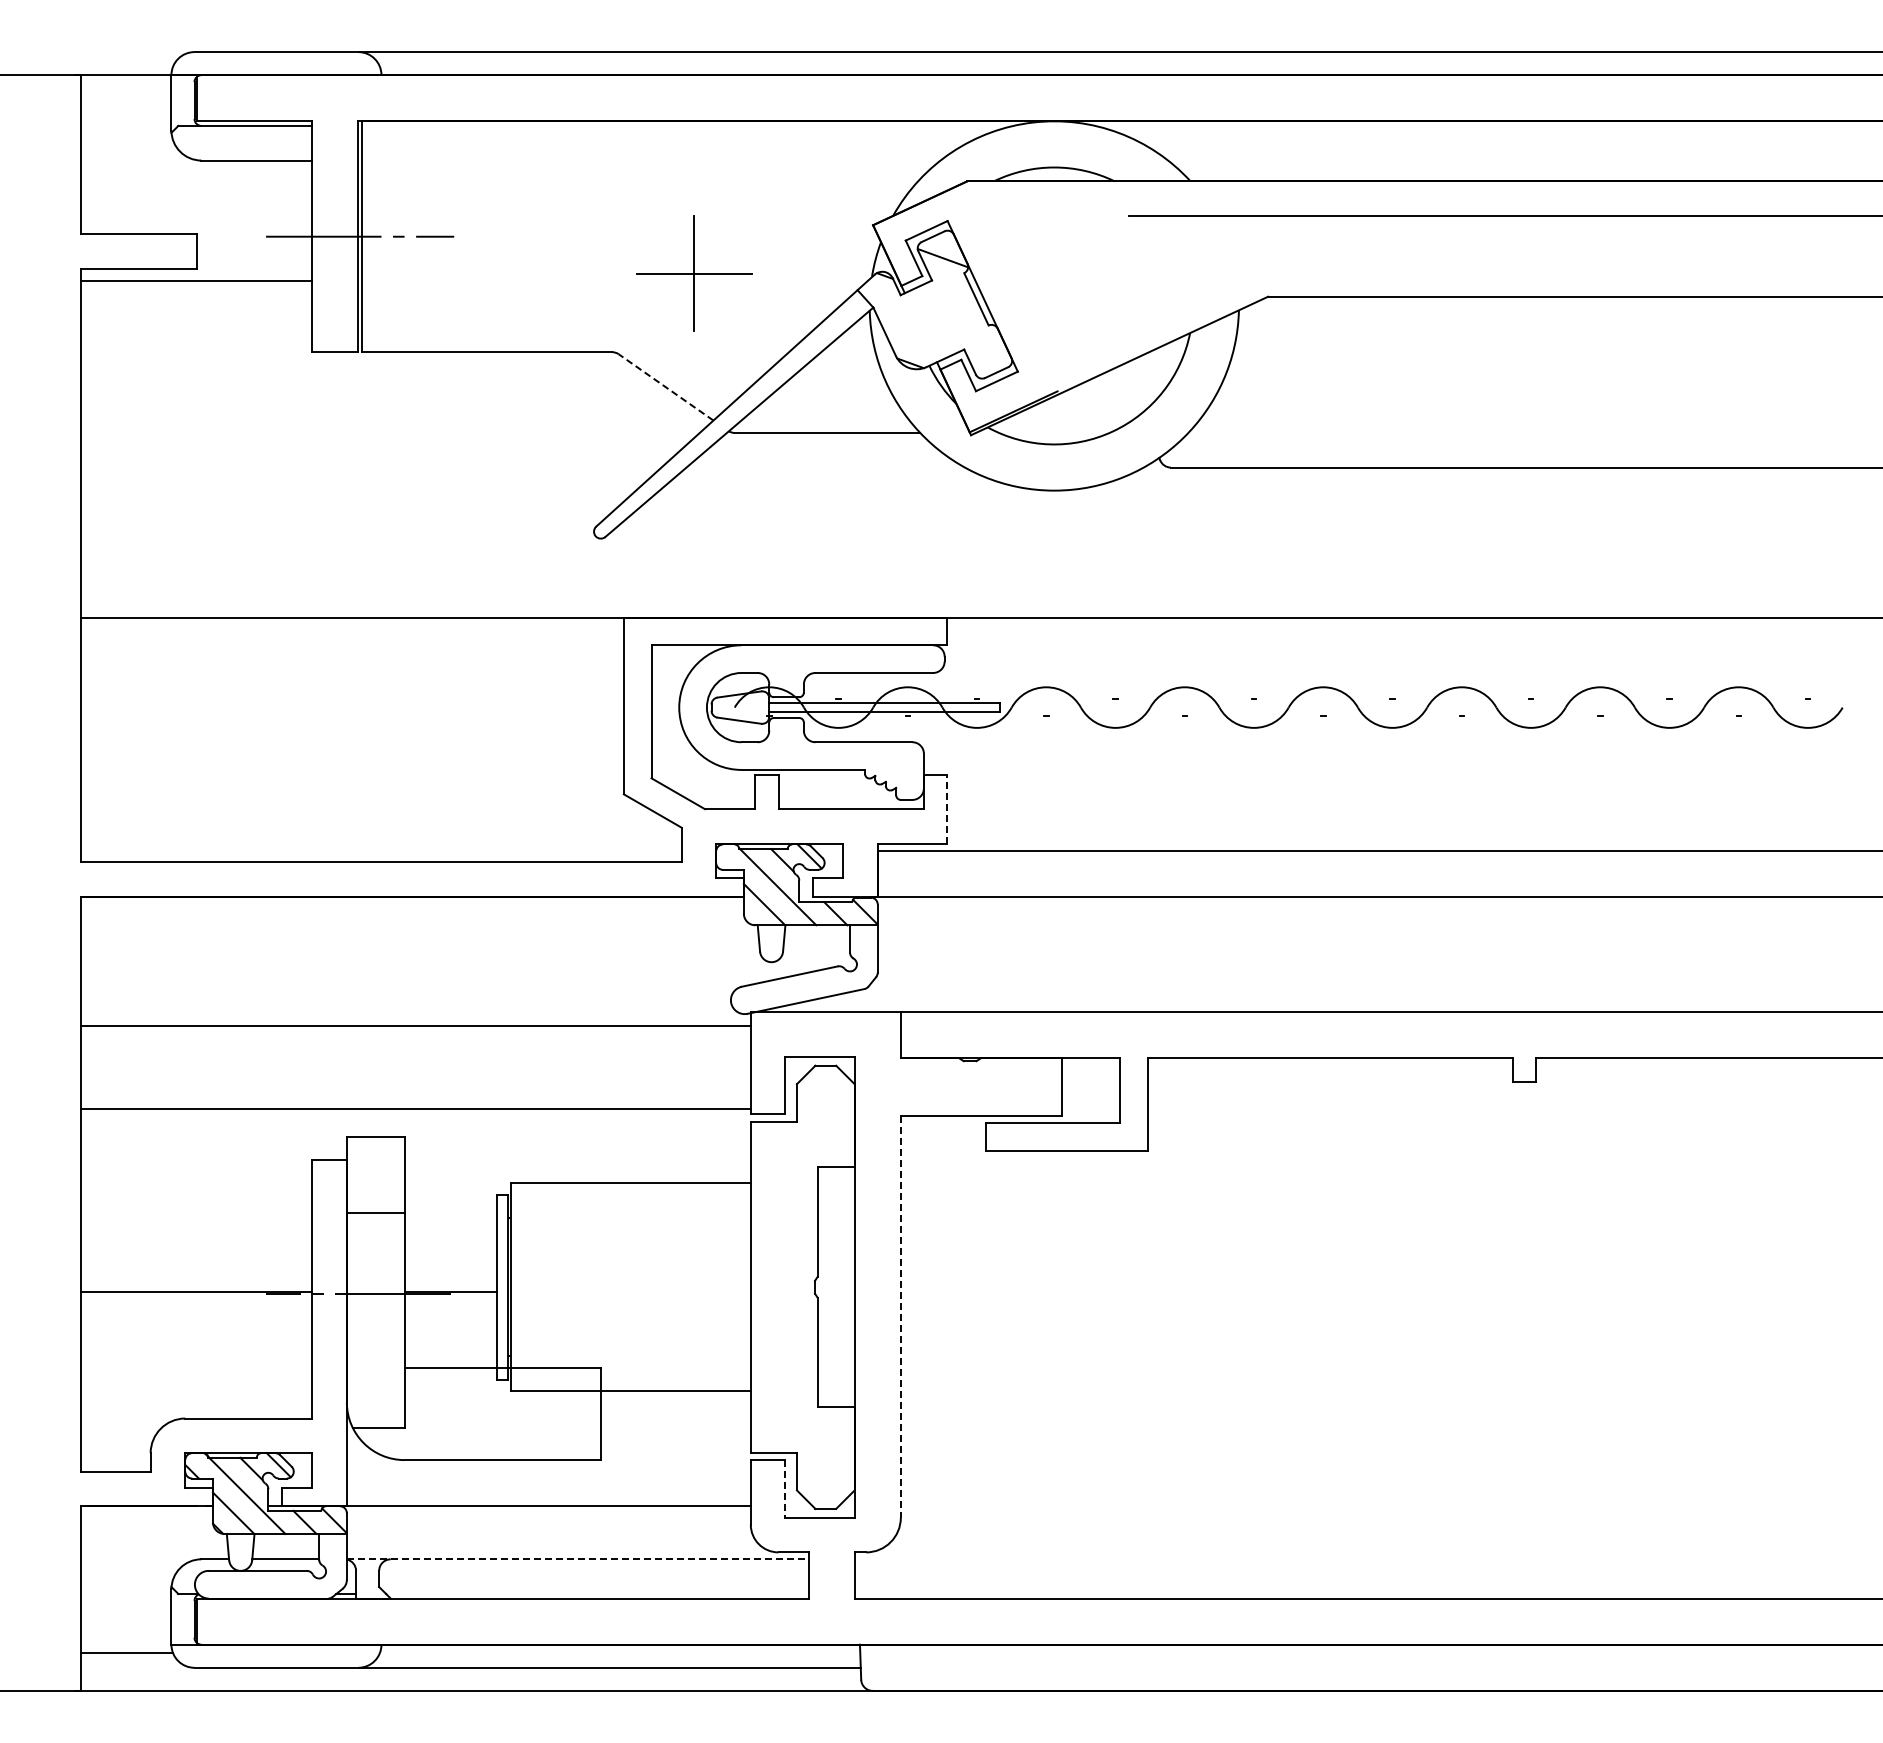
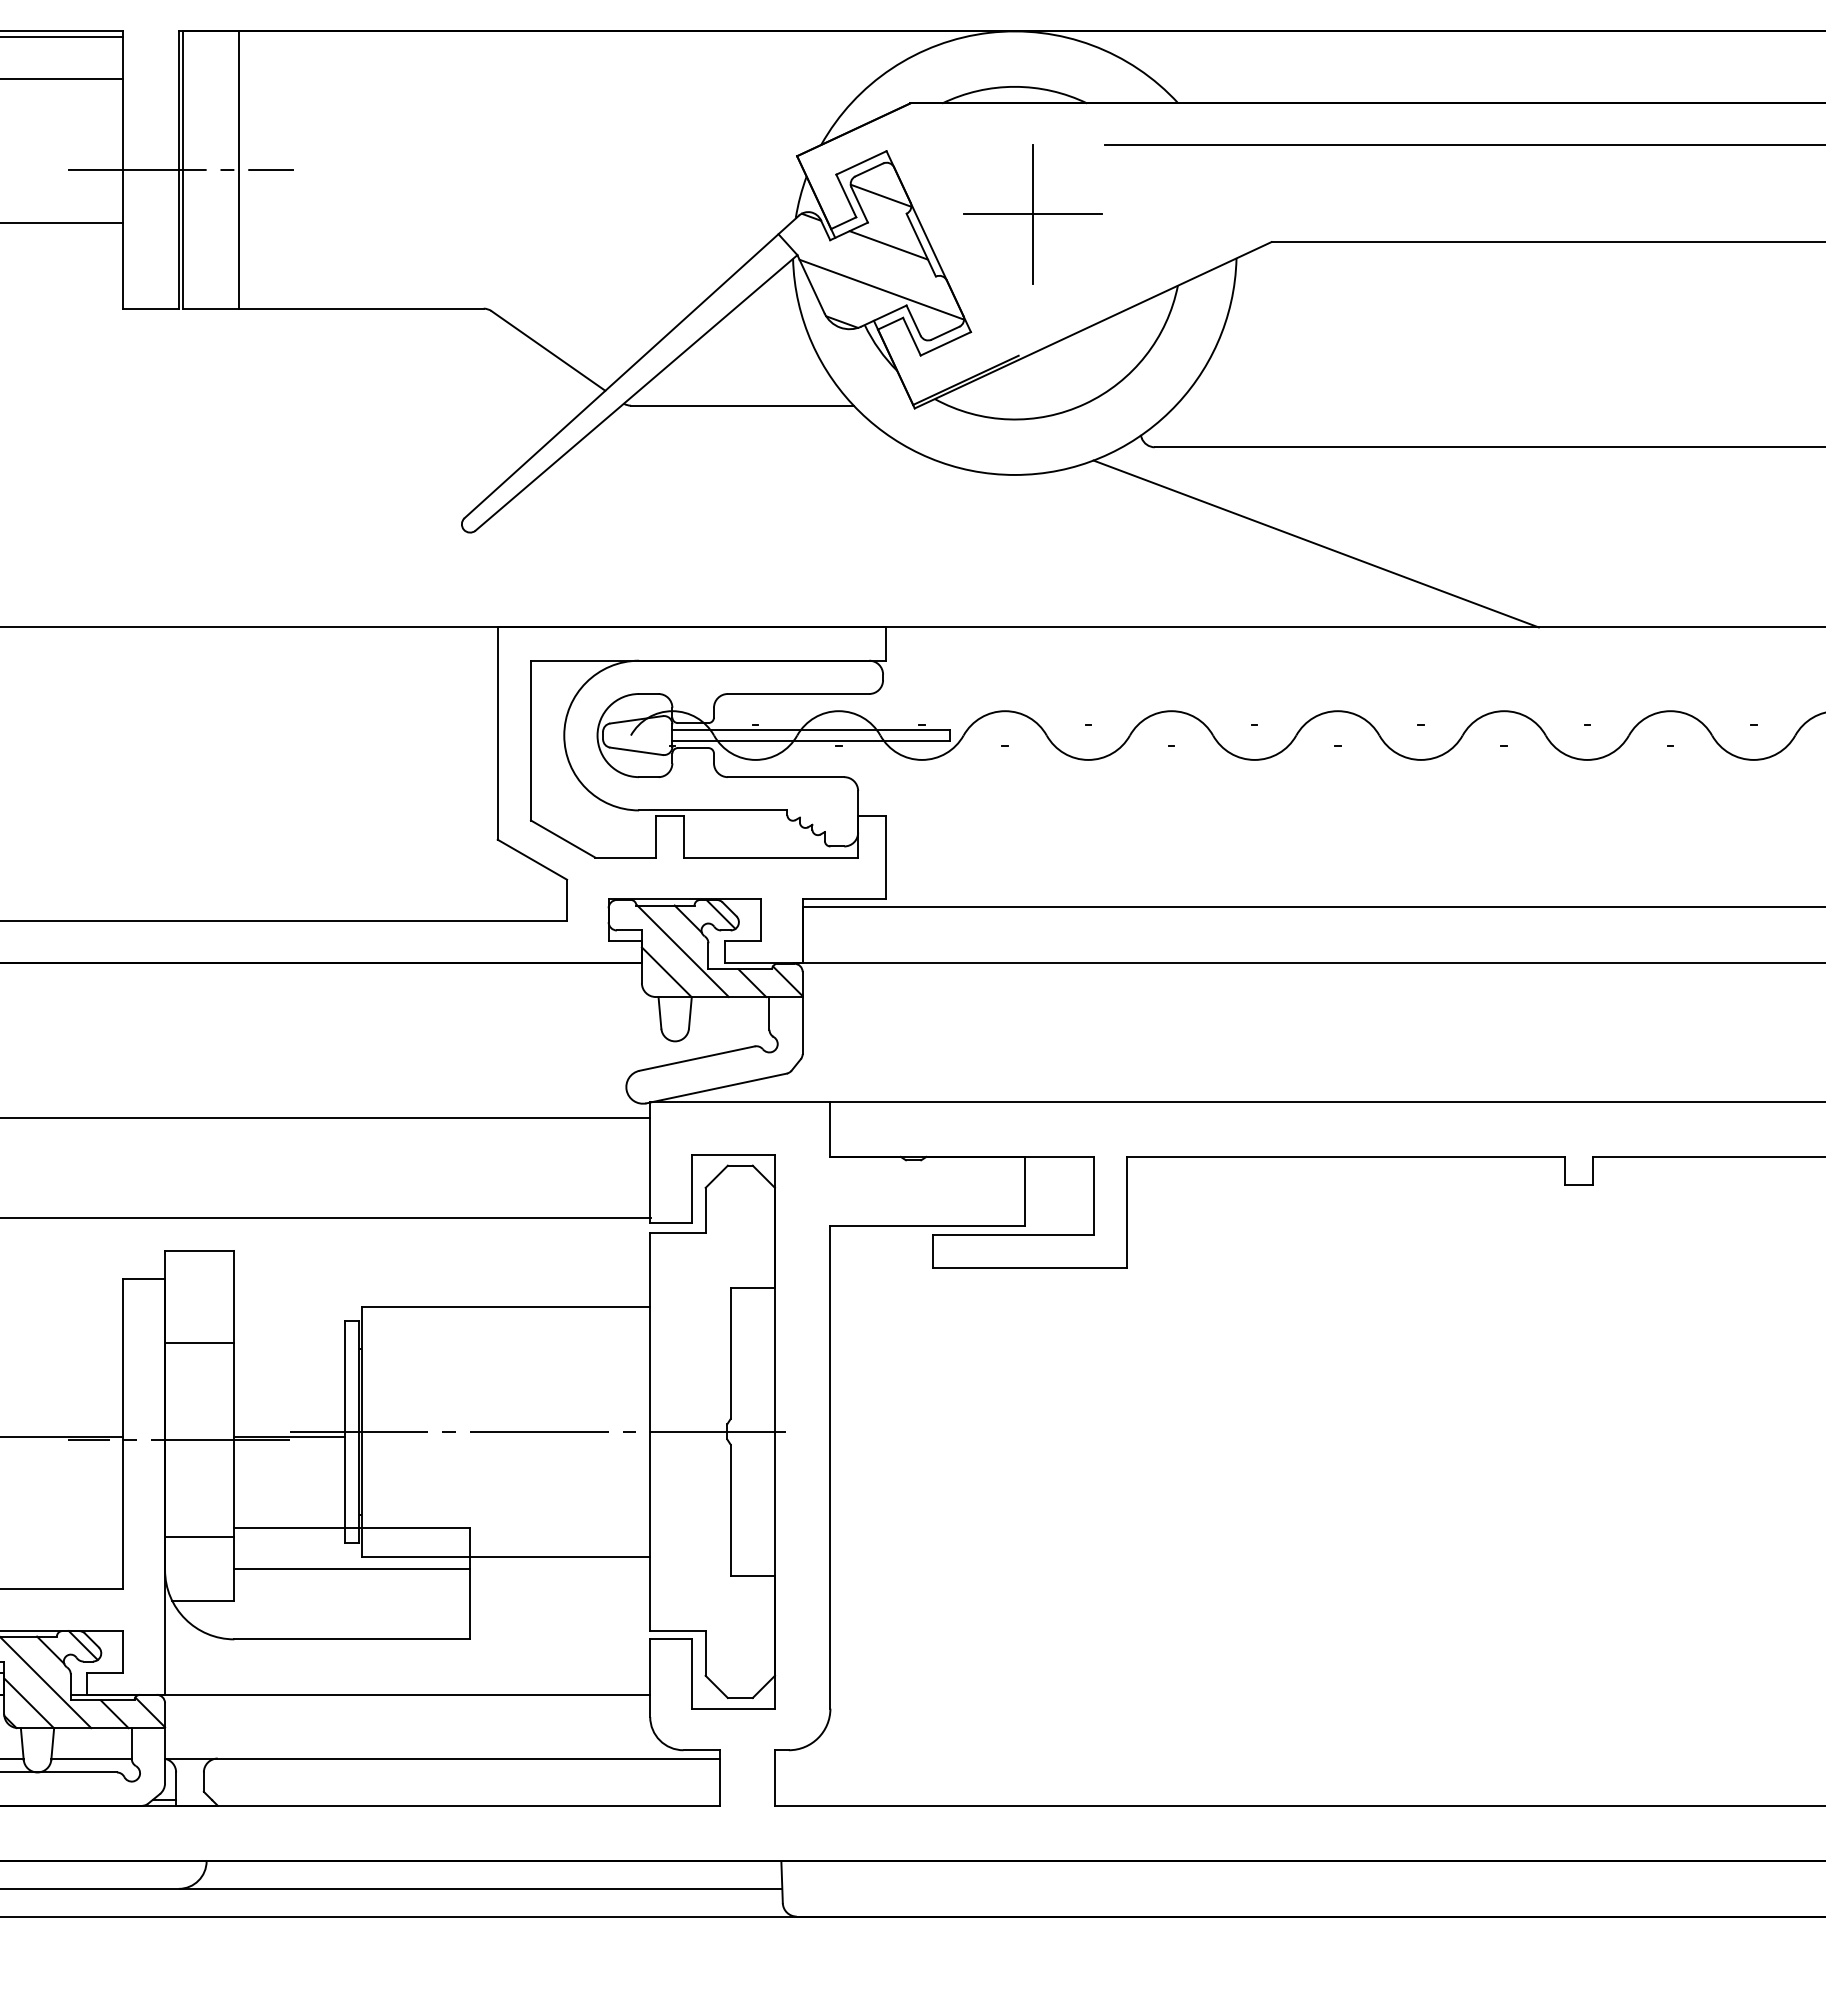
line: (408, 236) -> (239, 169), added
part: (694, 273) -> (1033, 214), moved
line: (949, 299) -> (888, 245), added
line: (943, 336) -> (881, 289), added
line: (666, 387) -> (548, 351), dashed -> solid
line: (1304, 547) -> (1315, 543), added
line: (947, 809) -> (886, 857), dashed -> solid
line: (656, 1287) -> (536, 1432), added
line: (900, 1316) -> (830, 1466), dashed -> solid
line: (375, 1374) -> (199, 1536), added
line: (502, 1401) -> (351, 1569), added
line: (785, 1488) -> (691, 1673), dashed -> solid
line: (577, 1559) -> (442, 1758), dashed -> solid

